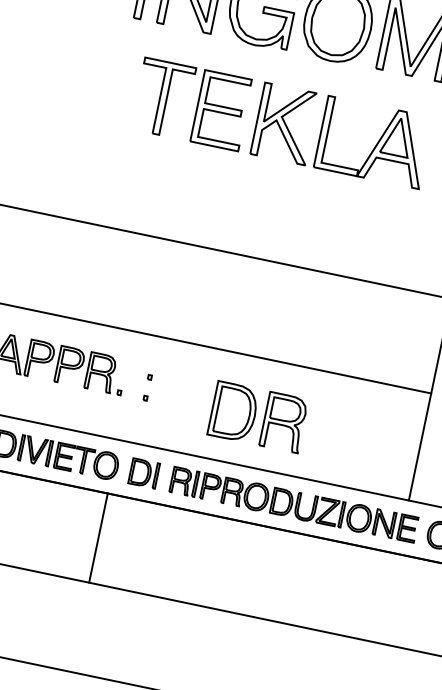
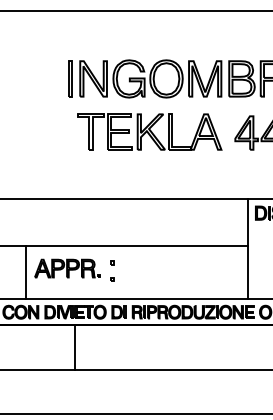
part: (146, 386) -> (111, 270), size x1.6
part: (257, 417) -> (167, 274), removed
line: (98, 537) -> (74, 347), moved

